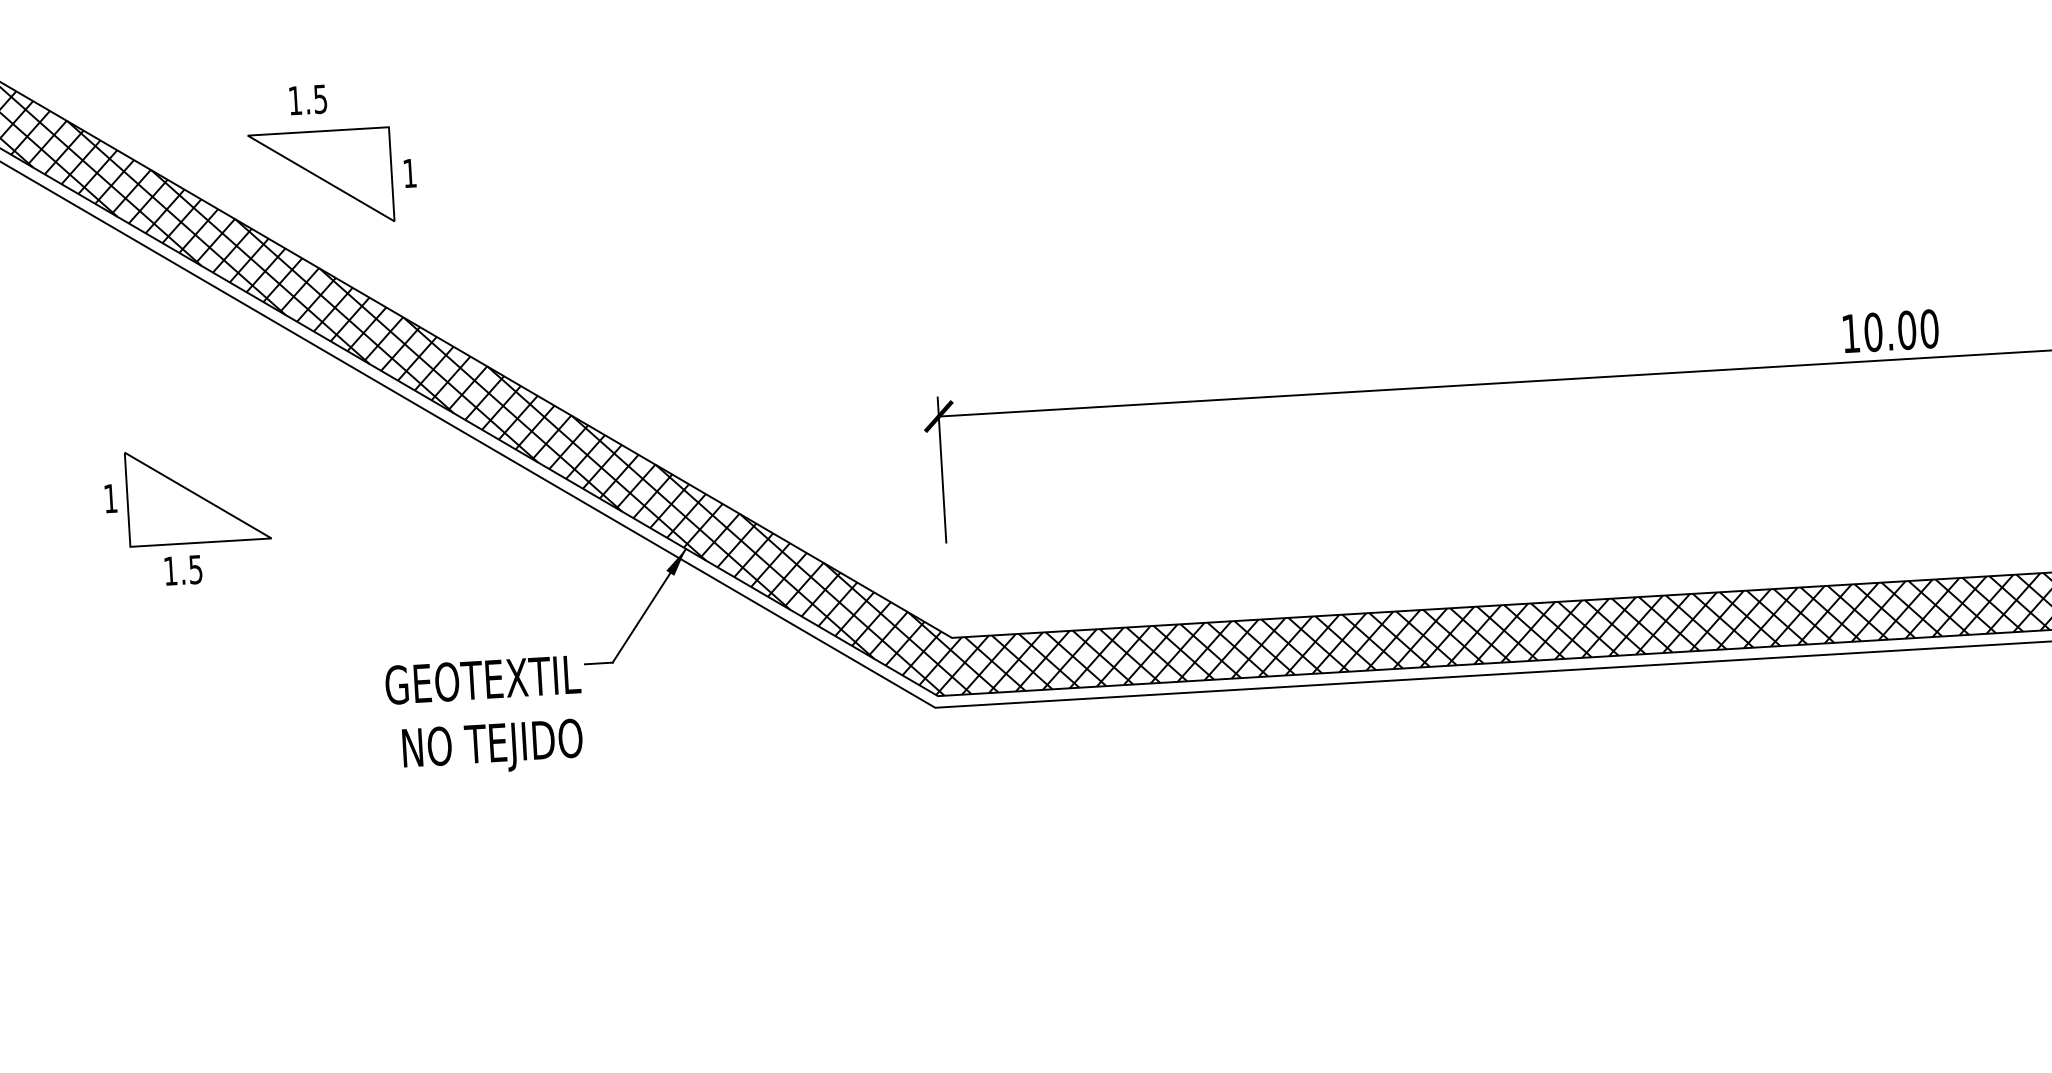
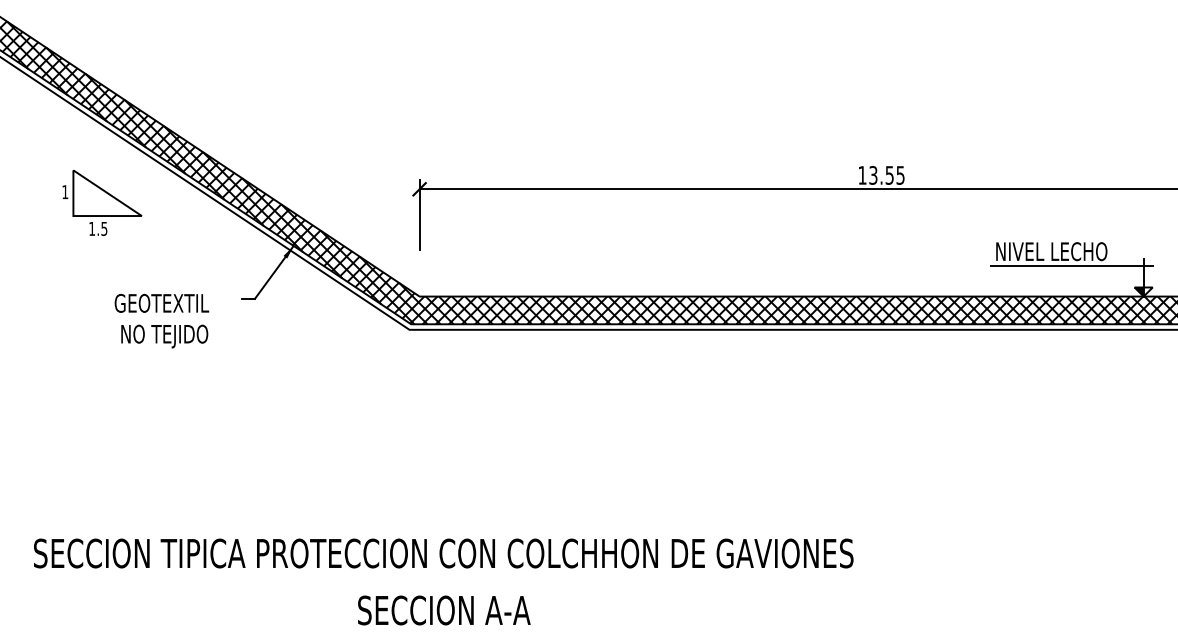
part: (330, 154) -> (133, 45), removed
text: (1900, 328) -> (886, 174), 10.00 -> 13.55
part: (188, 515) -> (102, 202), moved
text: (484, 715) -> (161, 320), moved

